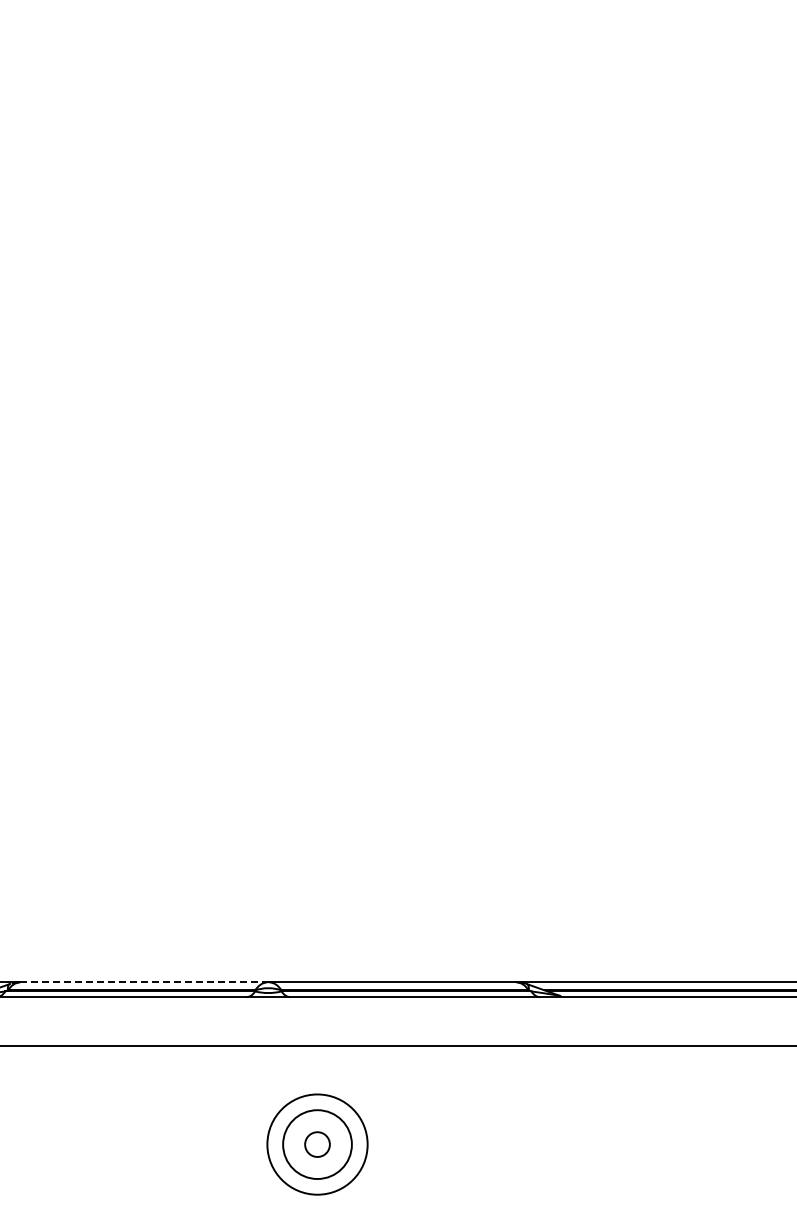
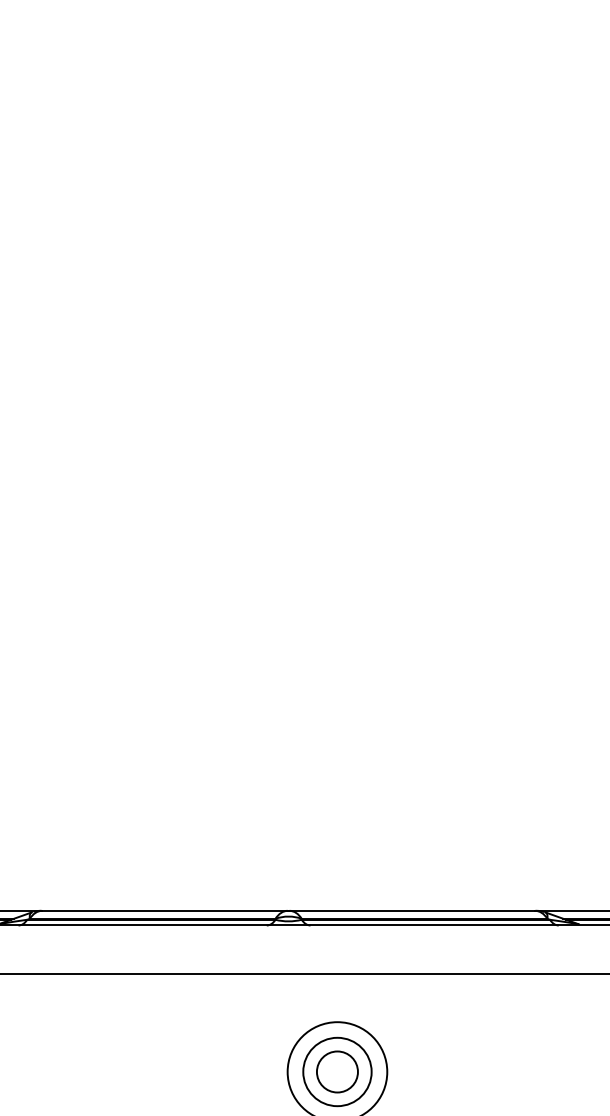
line: (143, 982) -> (164, 910), dashed -> solid
circle: (317, 1144) -> (337, 1071), size x1.67

